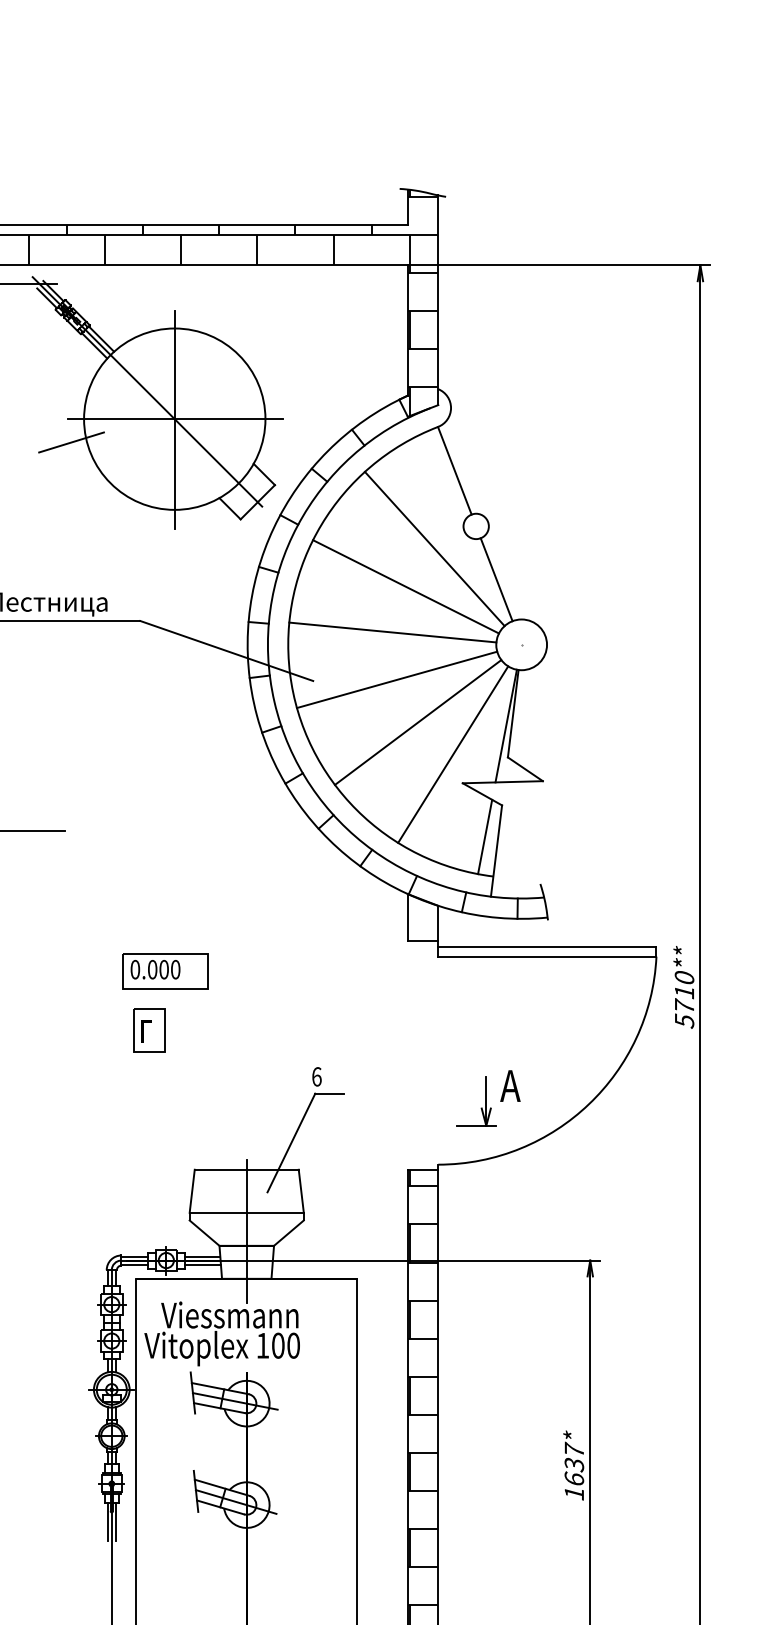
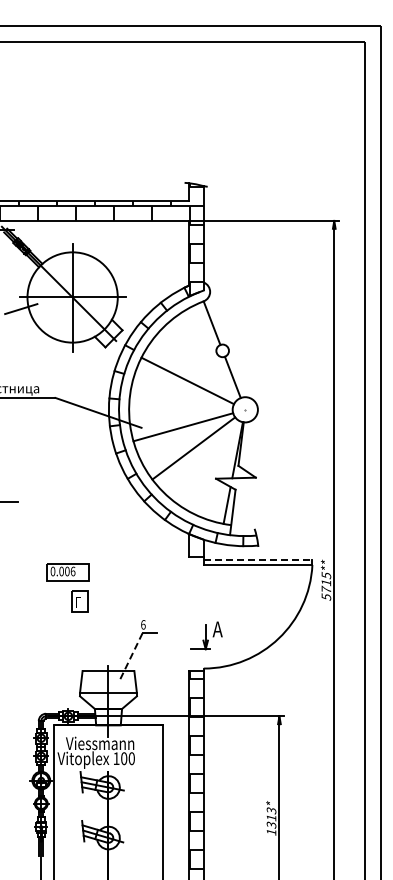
line: (433, 547) -> (201, 361), removed
line: (391, 632) -> (180, 403), removed
line: (451, 754) -> (210, 464), removed
line: (548, 945) -> (258, 559), solid -> dashed
text: (176, 967) -> (73, 570), 0.000 -> 0.006
text: (684, 977) -> (326, 575), 5710** -> 5715**
part: (148, 1029) -> (79, 601), moved
part: (487, 1098) -> (206, 635), moved
line: (291, 1144) -> (130, 658), solid -> dashed
text: (574, 1463) -> (271, 817), 1637* -> 1313*

